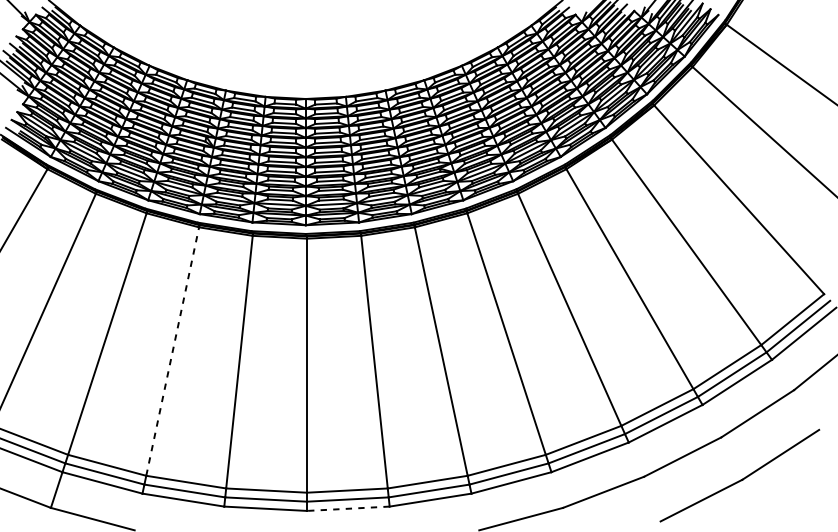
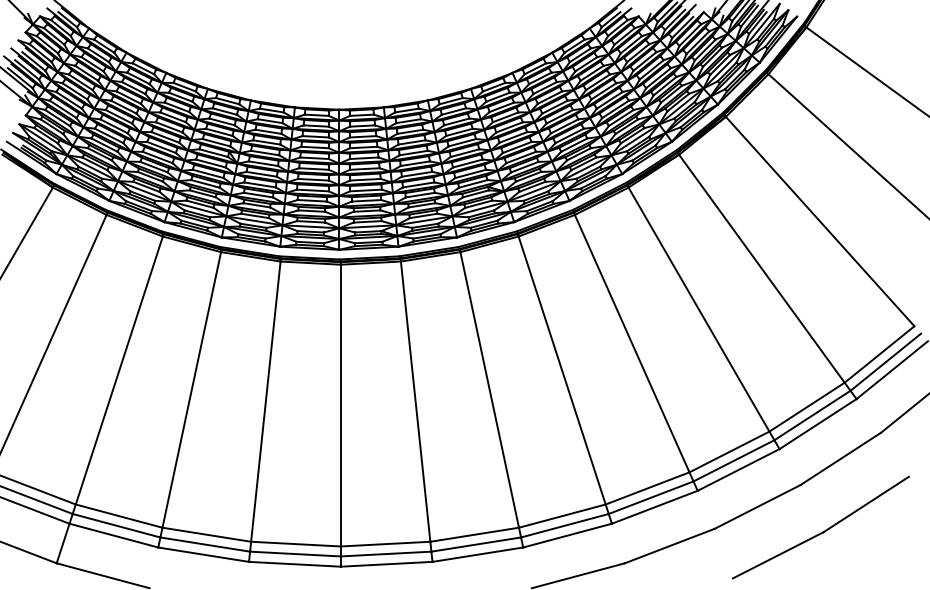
line: (172, 351) -> (191, 389), dashed -> solid
line: (348, 508) -> (386, 564), dashed -> solid

